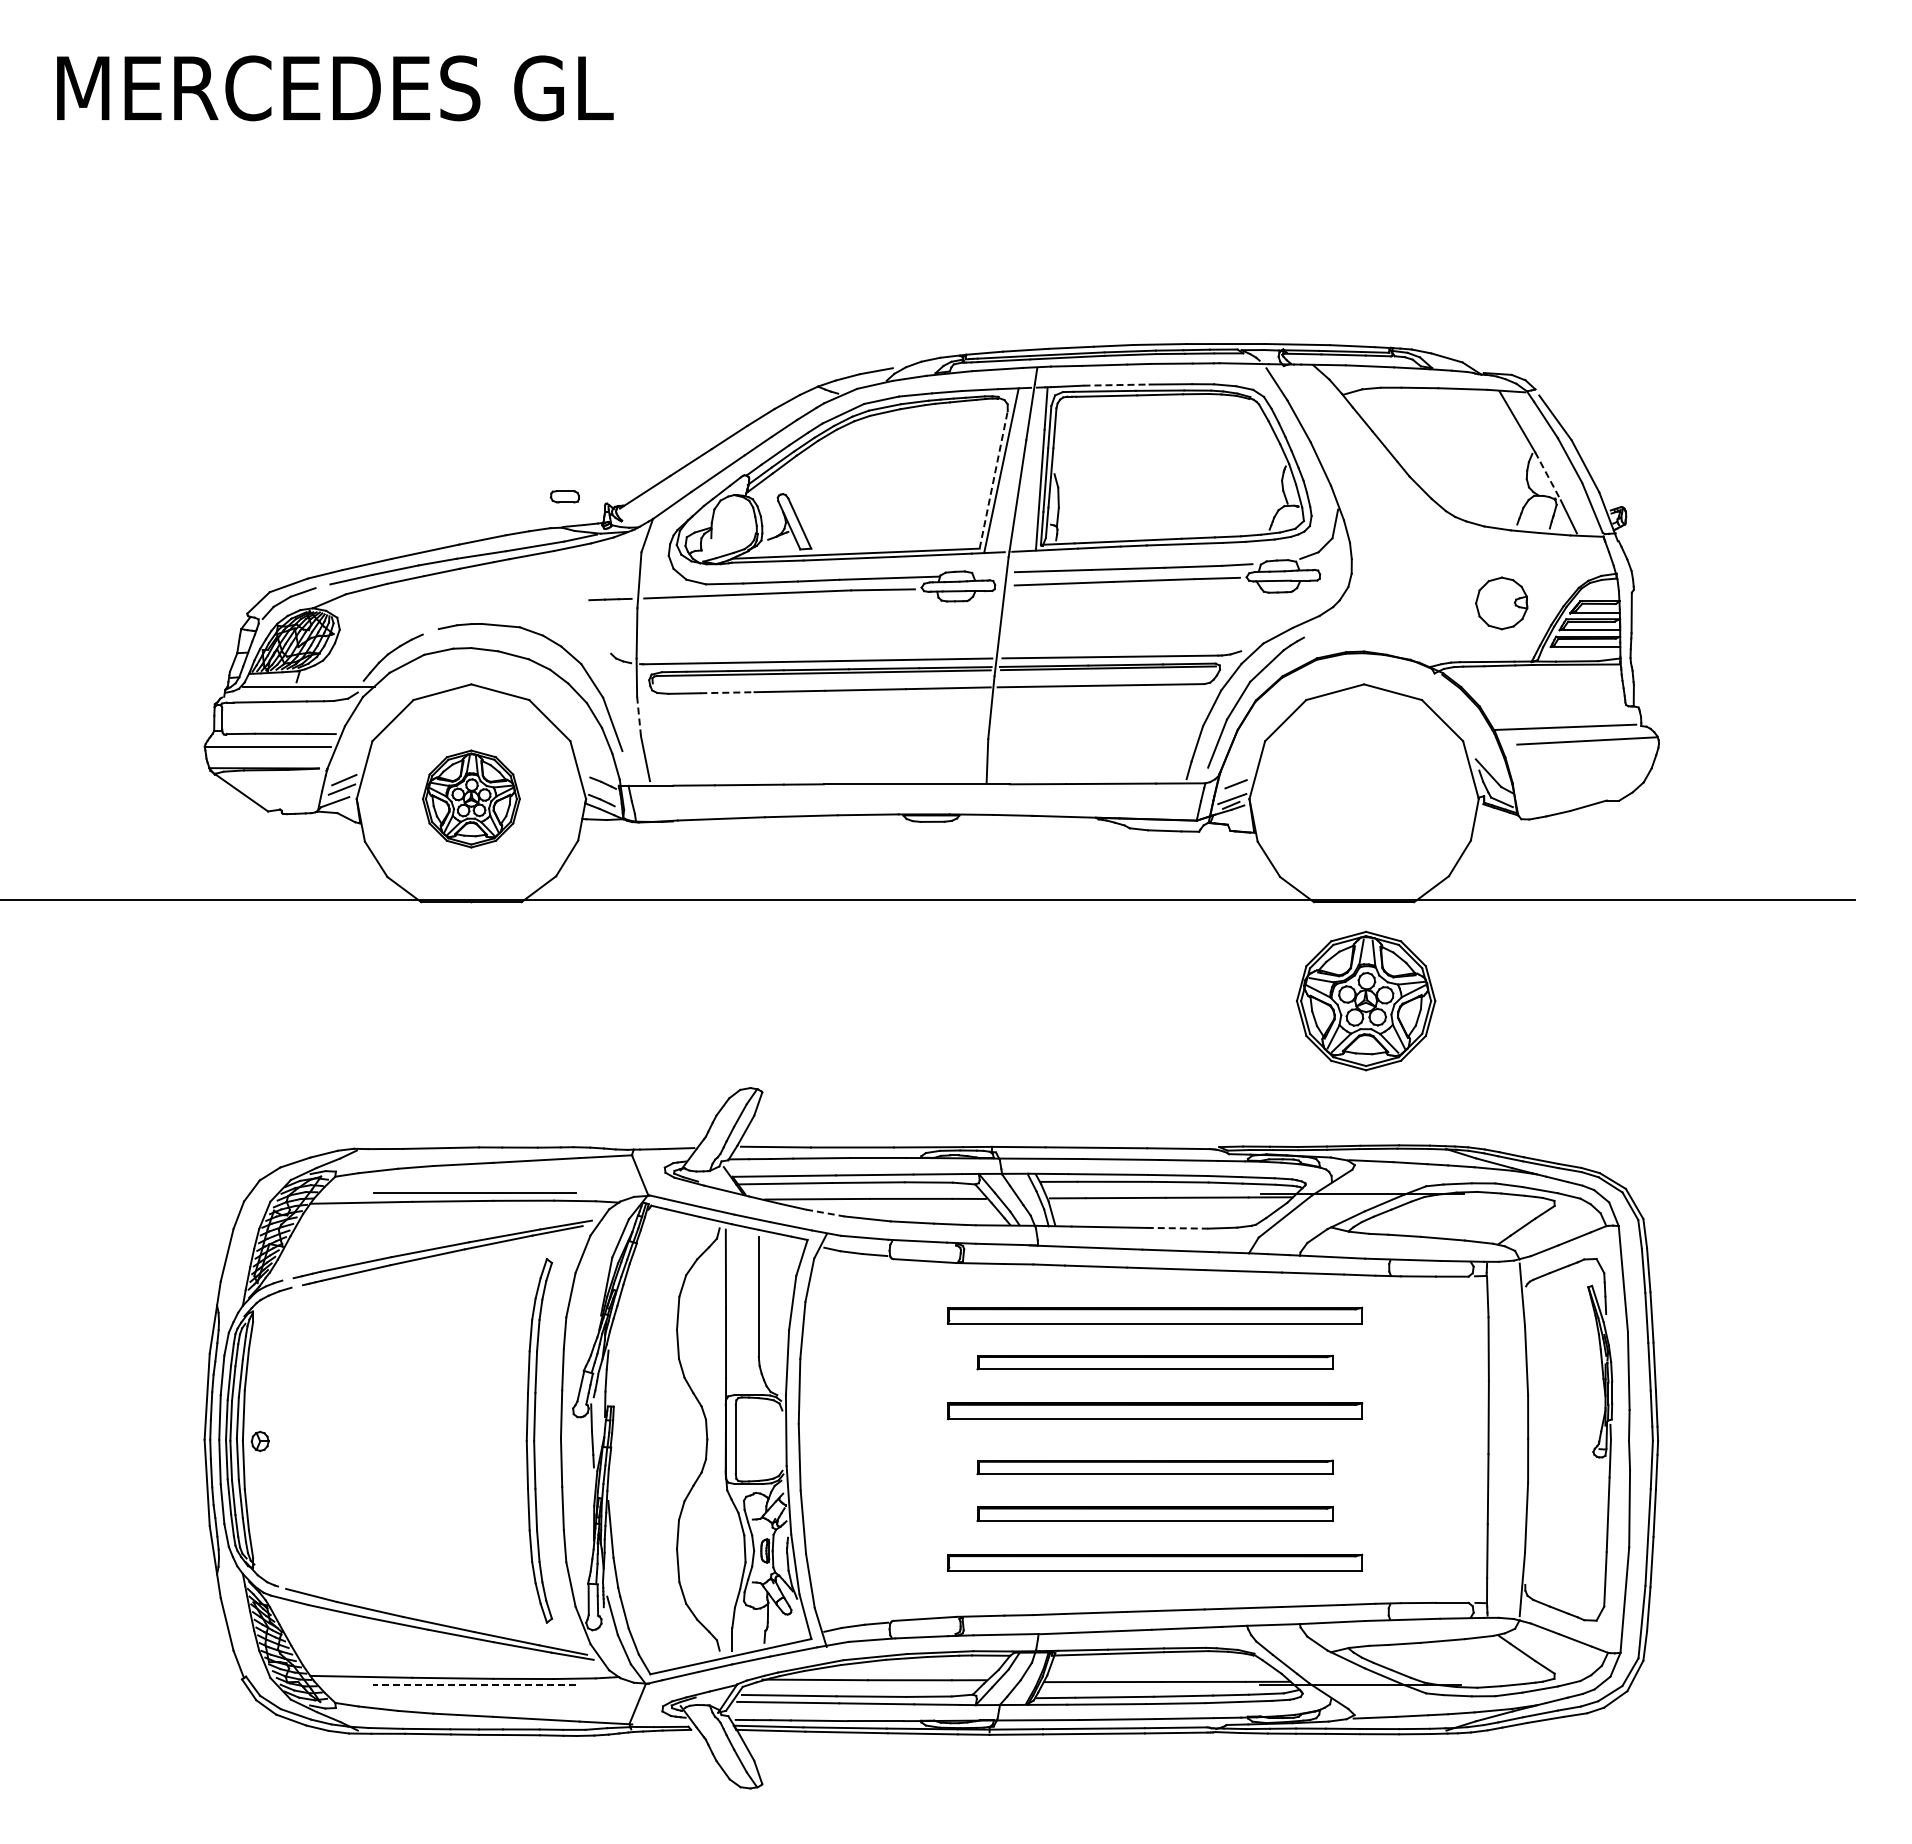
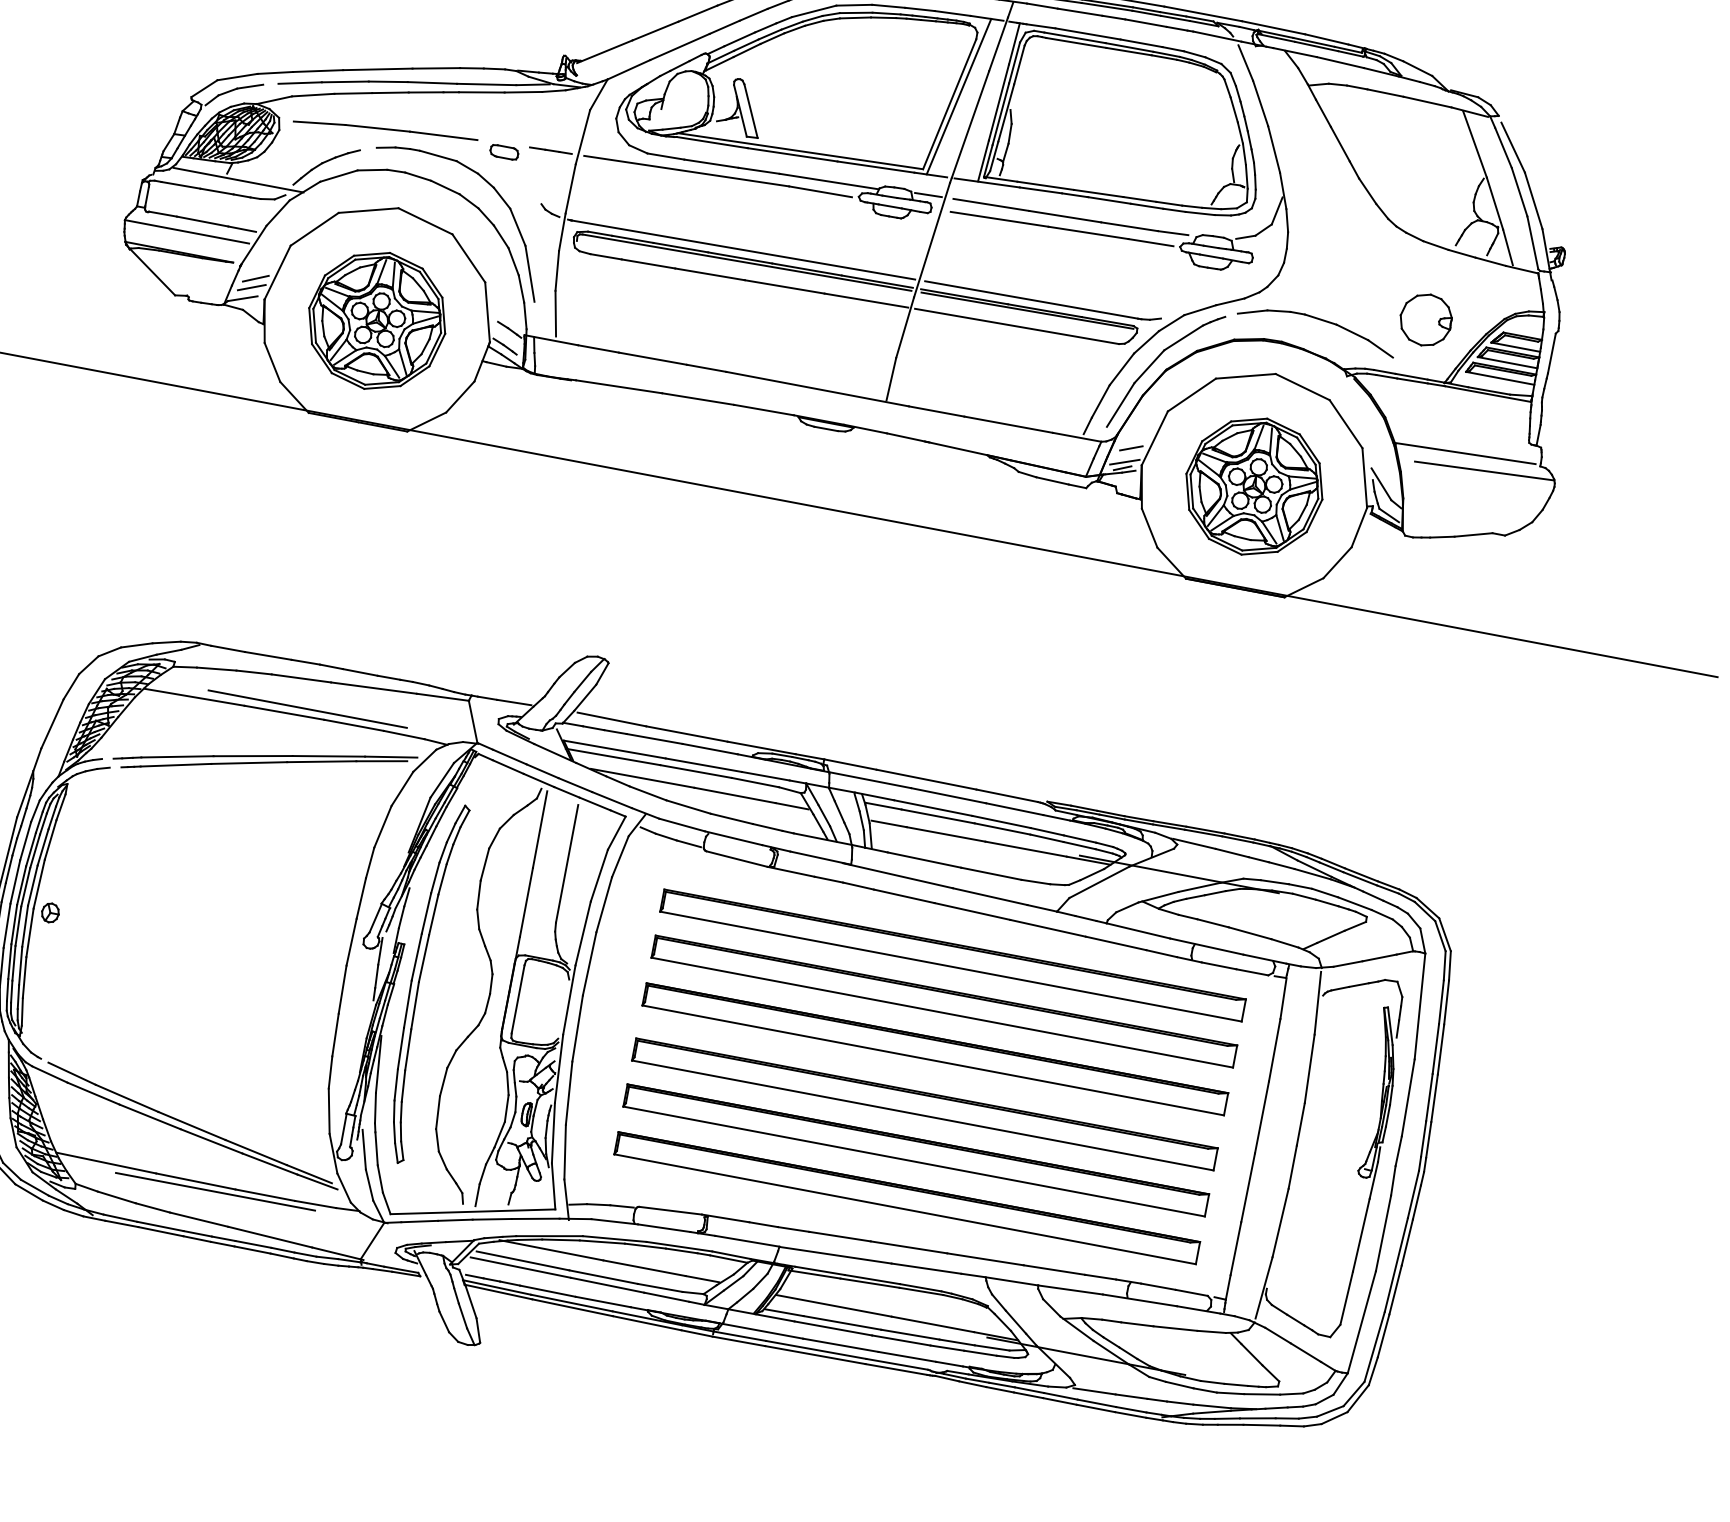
line: (1117, 385) -> (1088, 34), dashed -> solid
line: (1548, 476) -> (1495, 203), dashed -> solid
line: (993, 479) -> (949, 103), dashed -> solid
part: (564, 496) -> (503, 151), moved
line: (989, 572) -> (928, 194), added
part: (444, 610) -> (385, 130), added
part: (1395, 623) -> (1317, 319), added
line: (727, 692) -> (648, 263), dashed -> solid
line: (639, 716) -> (557, 271), dashed -> solid
part: (471, 798) -> (377, 320), size x1.43
part: (1366, 1000) -> (1254, 486), moved
line: (825, 1213) -> (648, 793), dashed -> solid
line: (1177, 1228) -> (991, 873), dashed -> solid
part: (1154, 1315) -> (952, 955), size x1.43
part: (1154, 1362) -> (943, 1001), size x1.67
part: (1154, 1411) -> (934, 1049), size x1.43
part: (539, 1440) -> (424, 982), moved
part: (1154, 1467) -> (924, 1104), size x1.67
part: (1154, 1513) -> (915, 1149), size x1.67
part: (1154, 1562) -> (906, 1197), size x1.43
line: (473, 1684) -> (214, 1191), dashed -> solid

